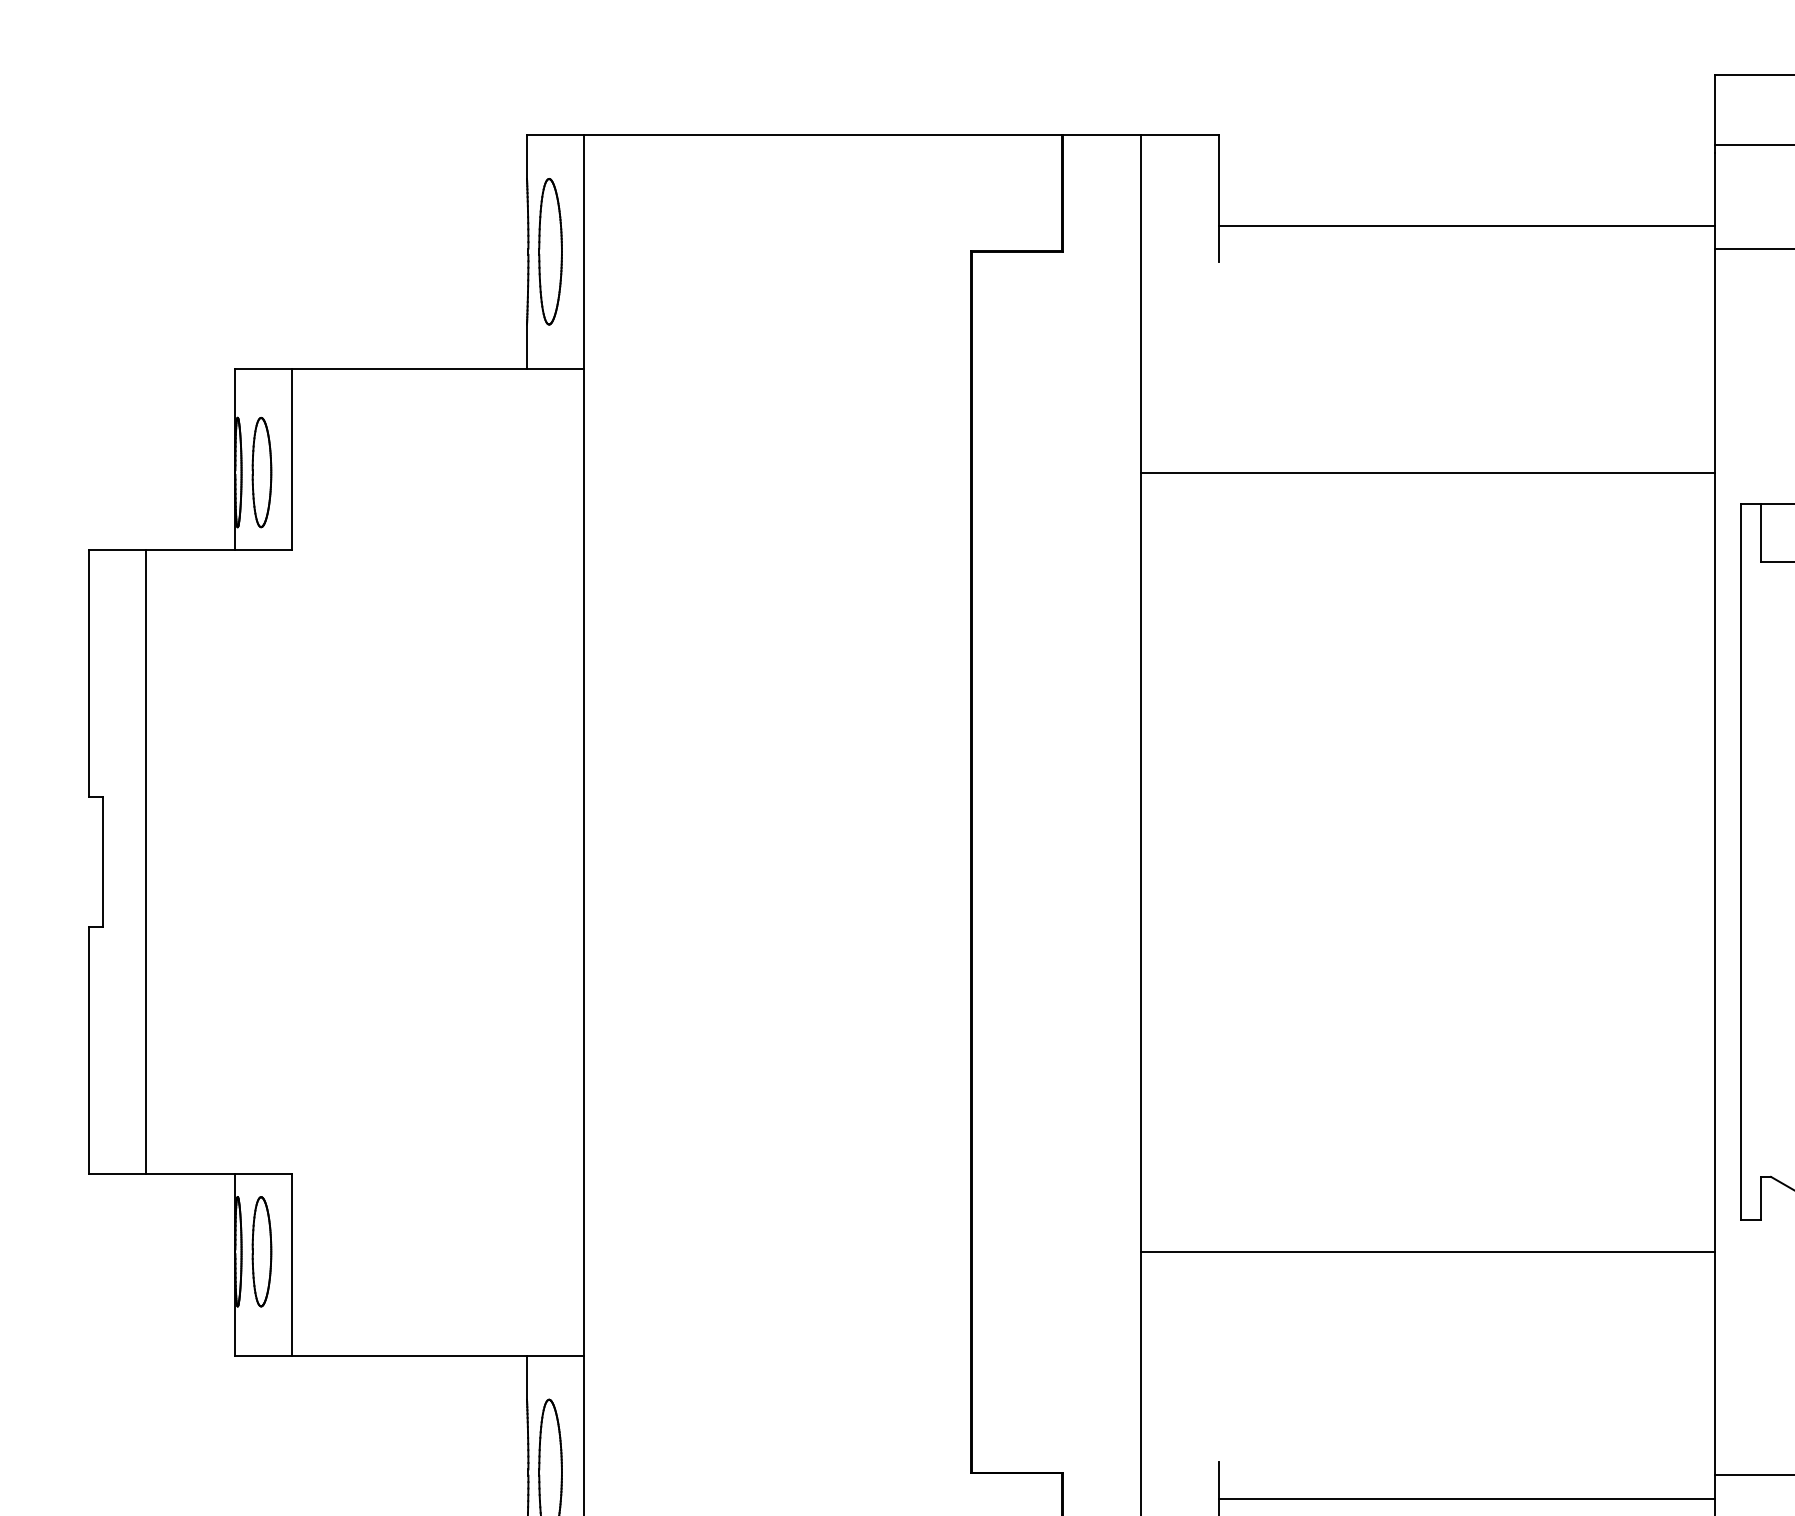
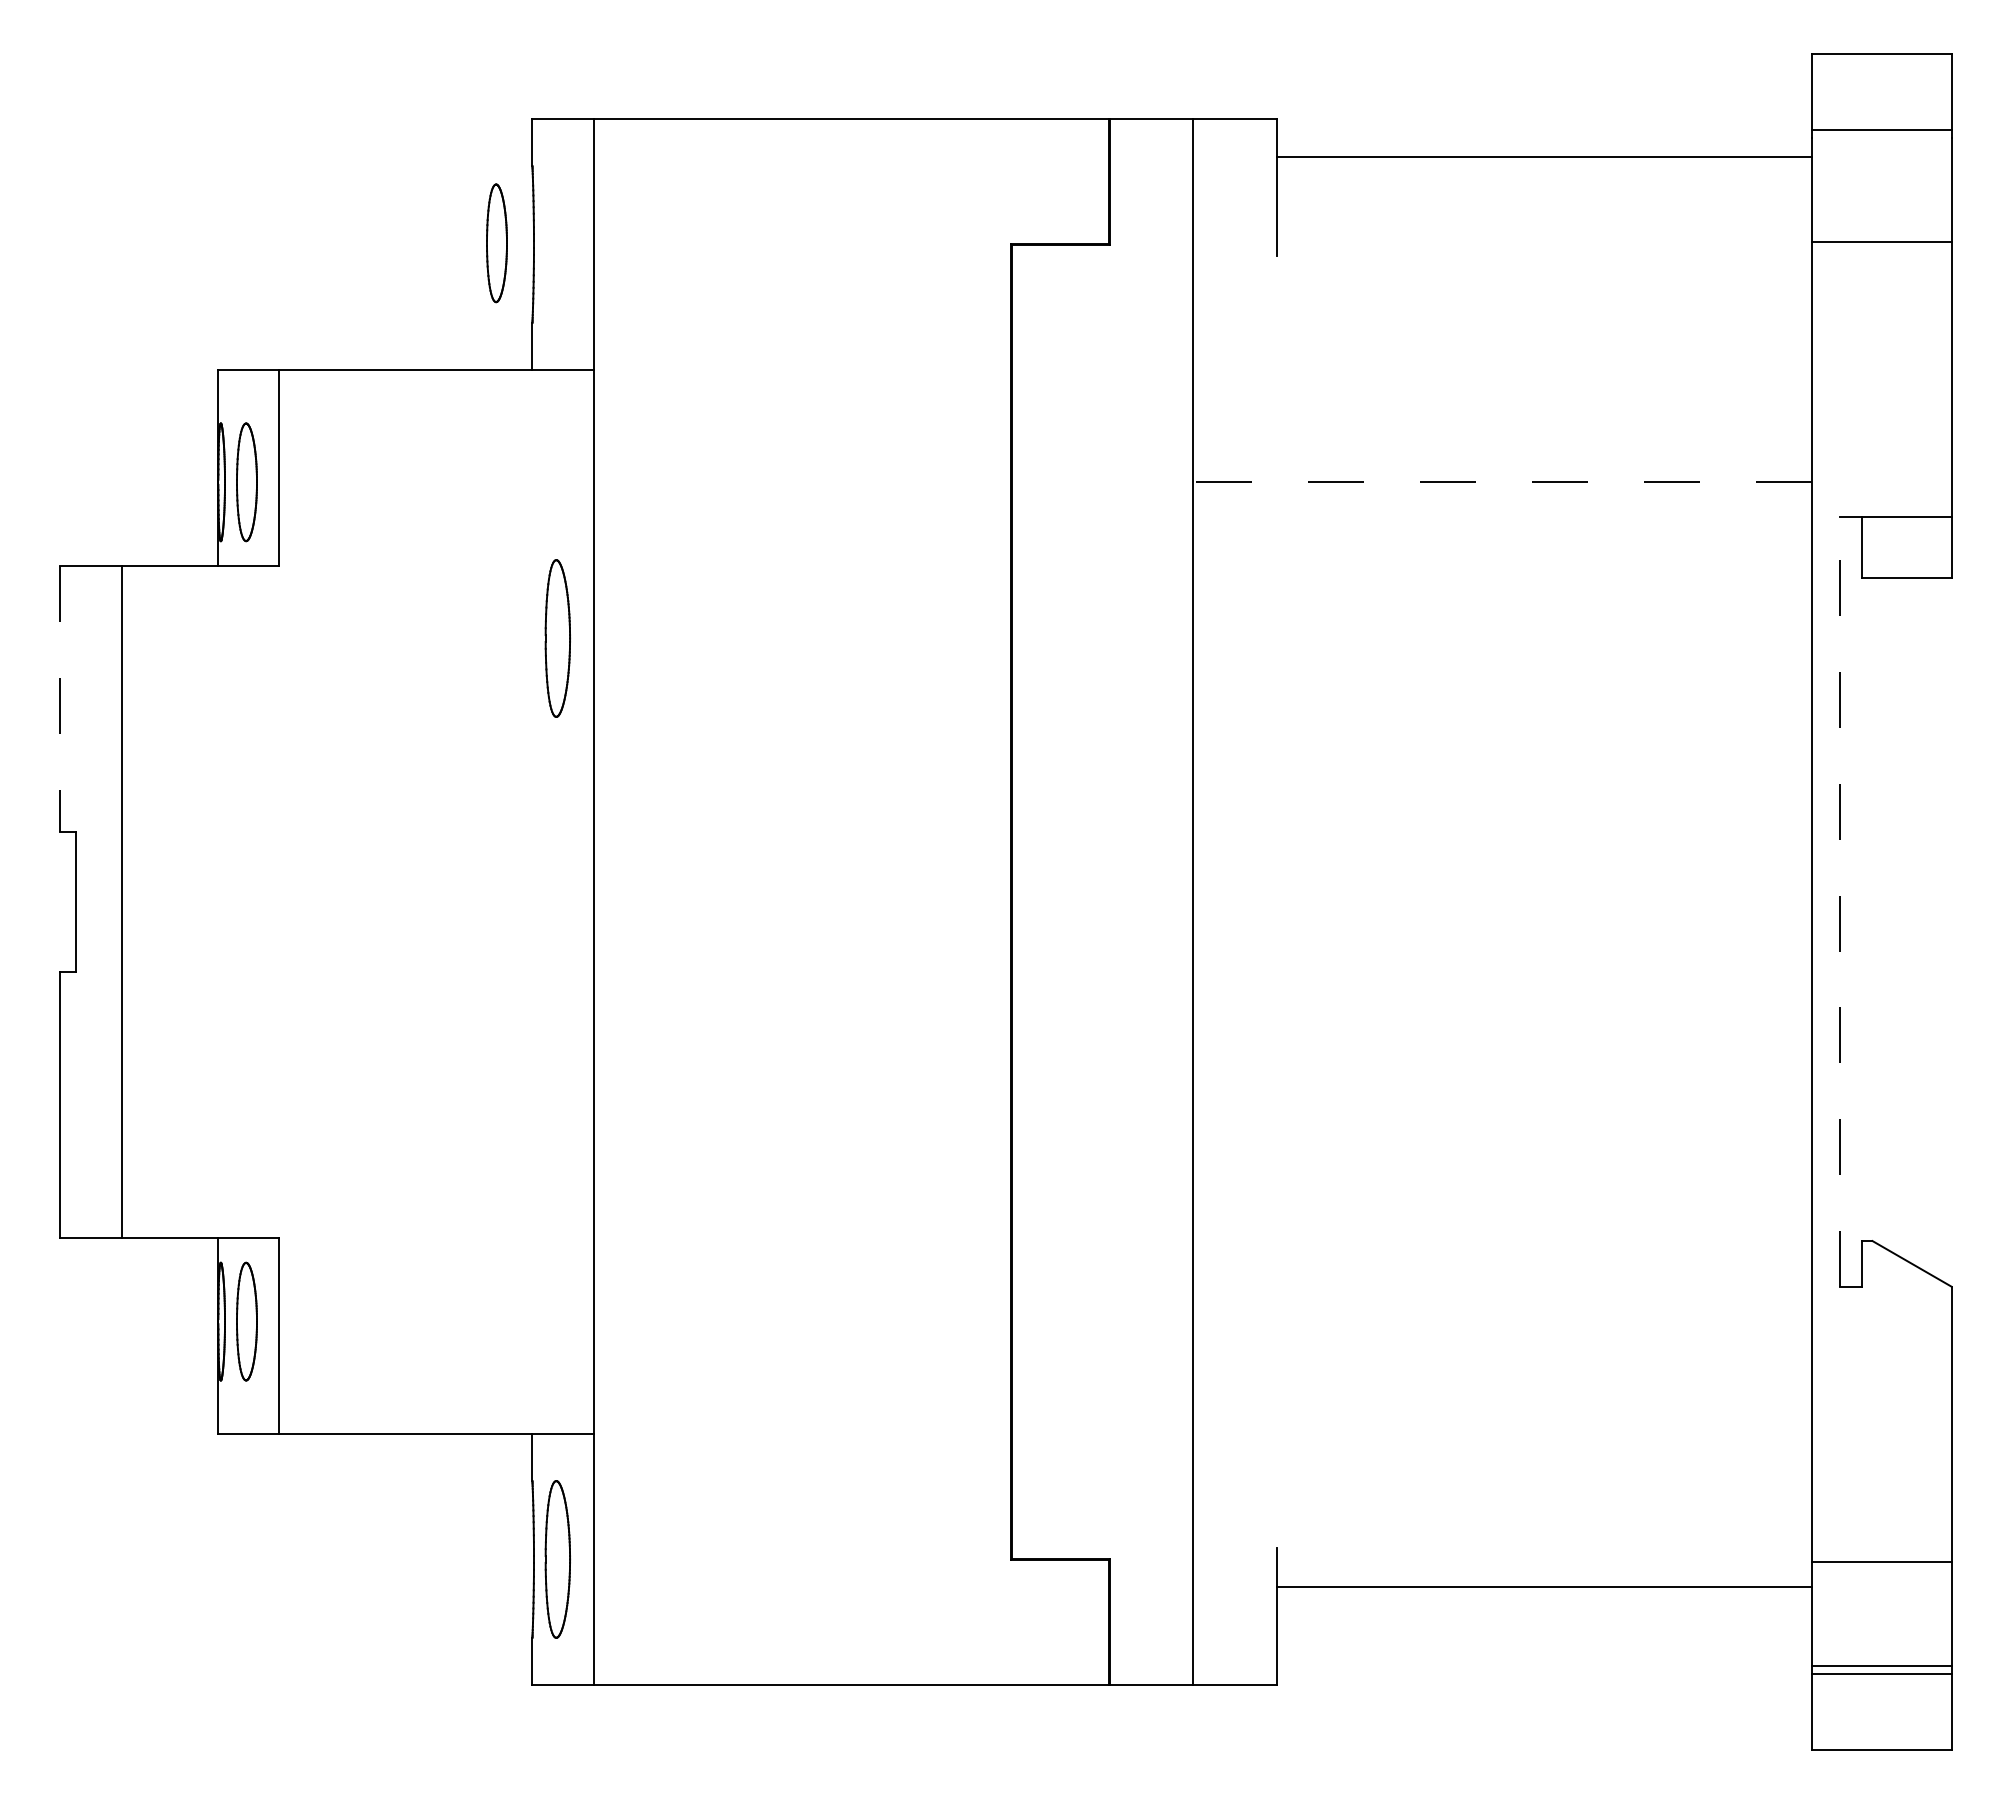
line: (1466, 225) -> (1544, 156), moved
part: (493, 250) -> (496, 243), added
part: (550, 251) -> (557, 638), moved
line: (1427, 472) -> (1502, 482), solid -> dashed
line: (88, 674) -> (60, 699), solid -> dashed
line: (1740, 861) -> (1839, 901), solid -> dashed
line: (1427, 1251) -> (1502, 1321), removed

